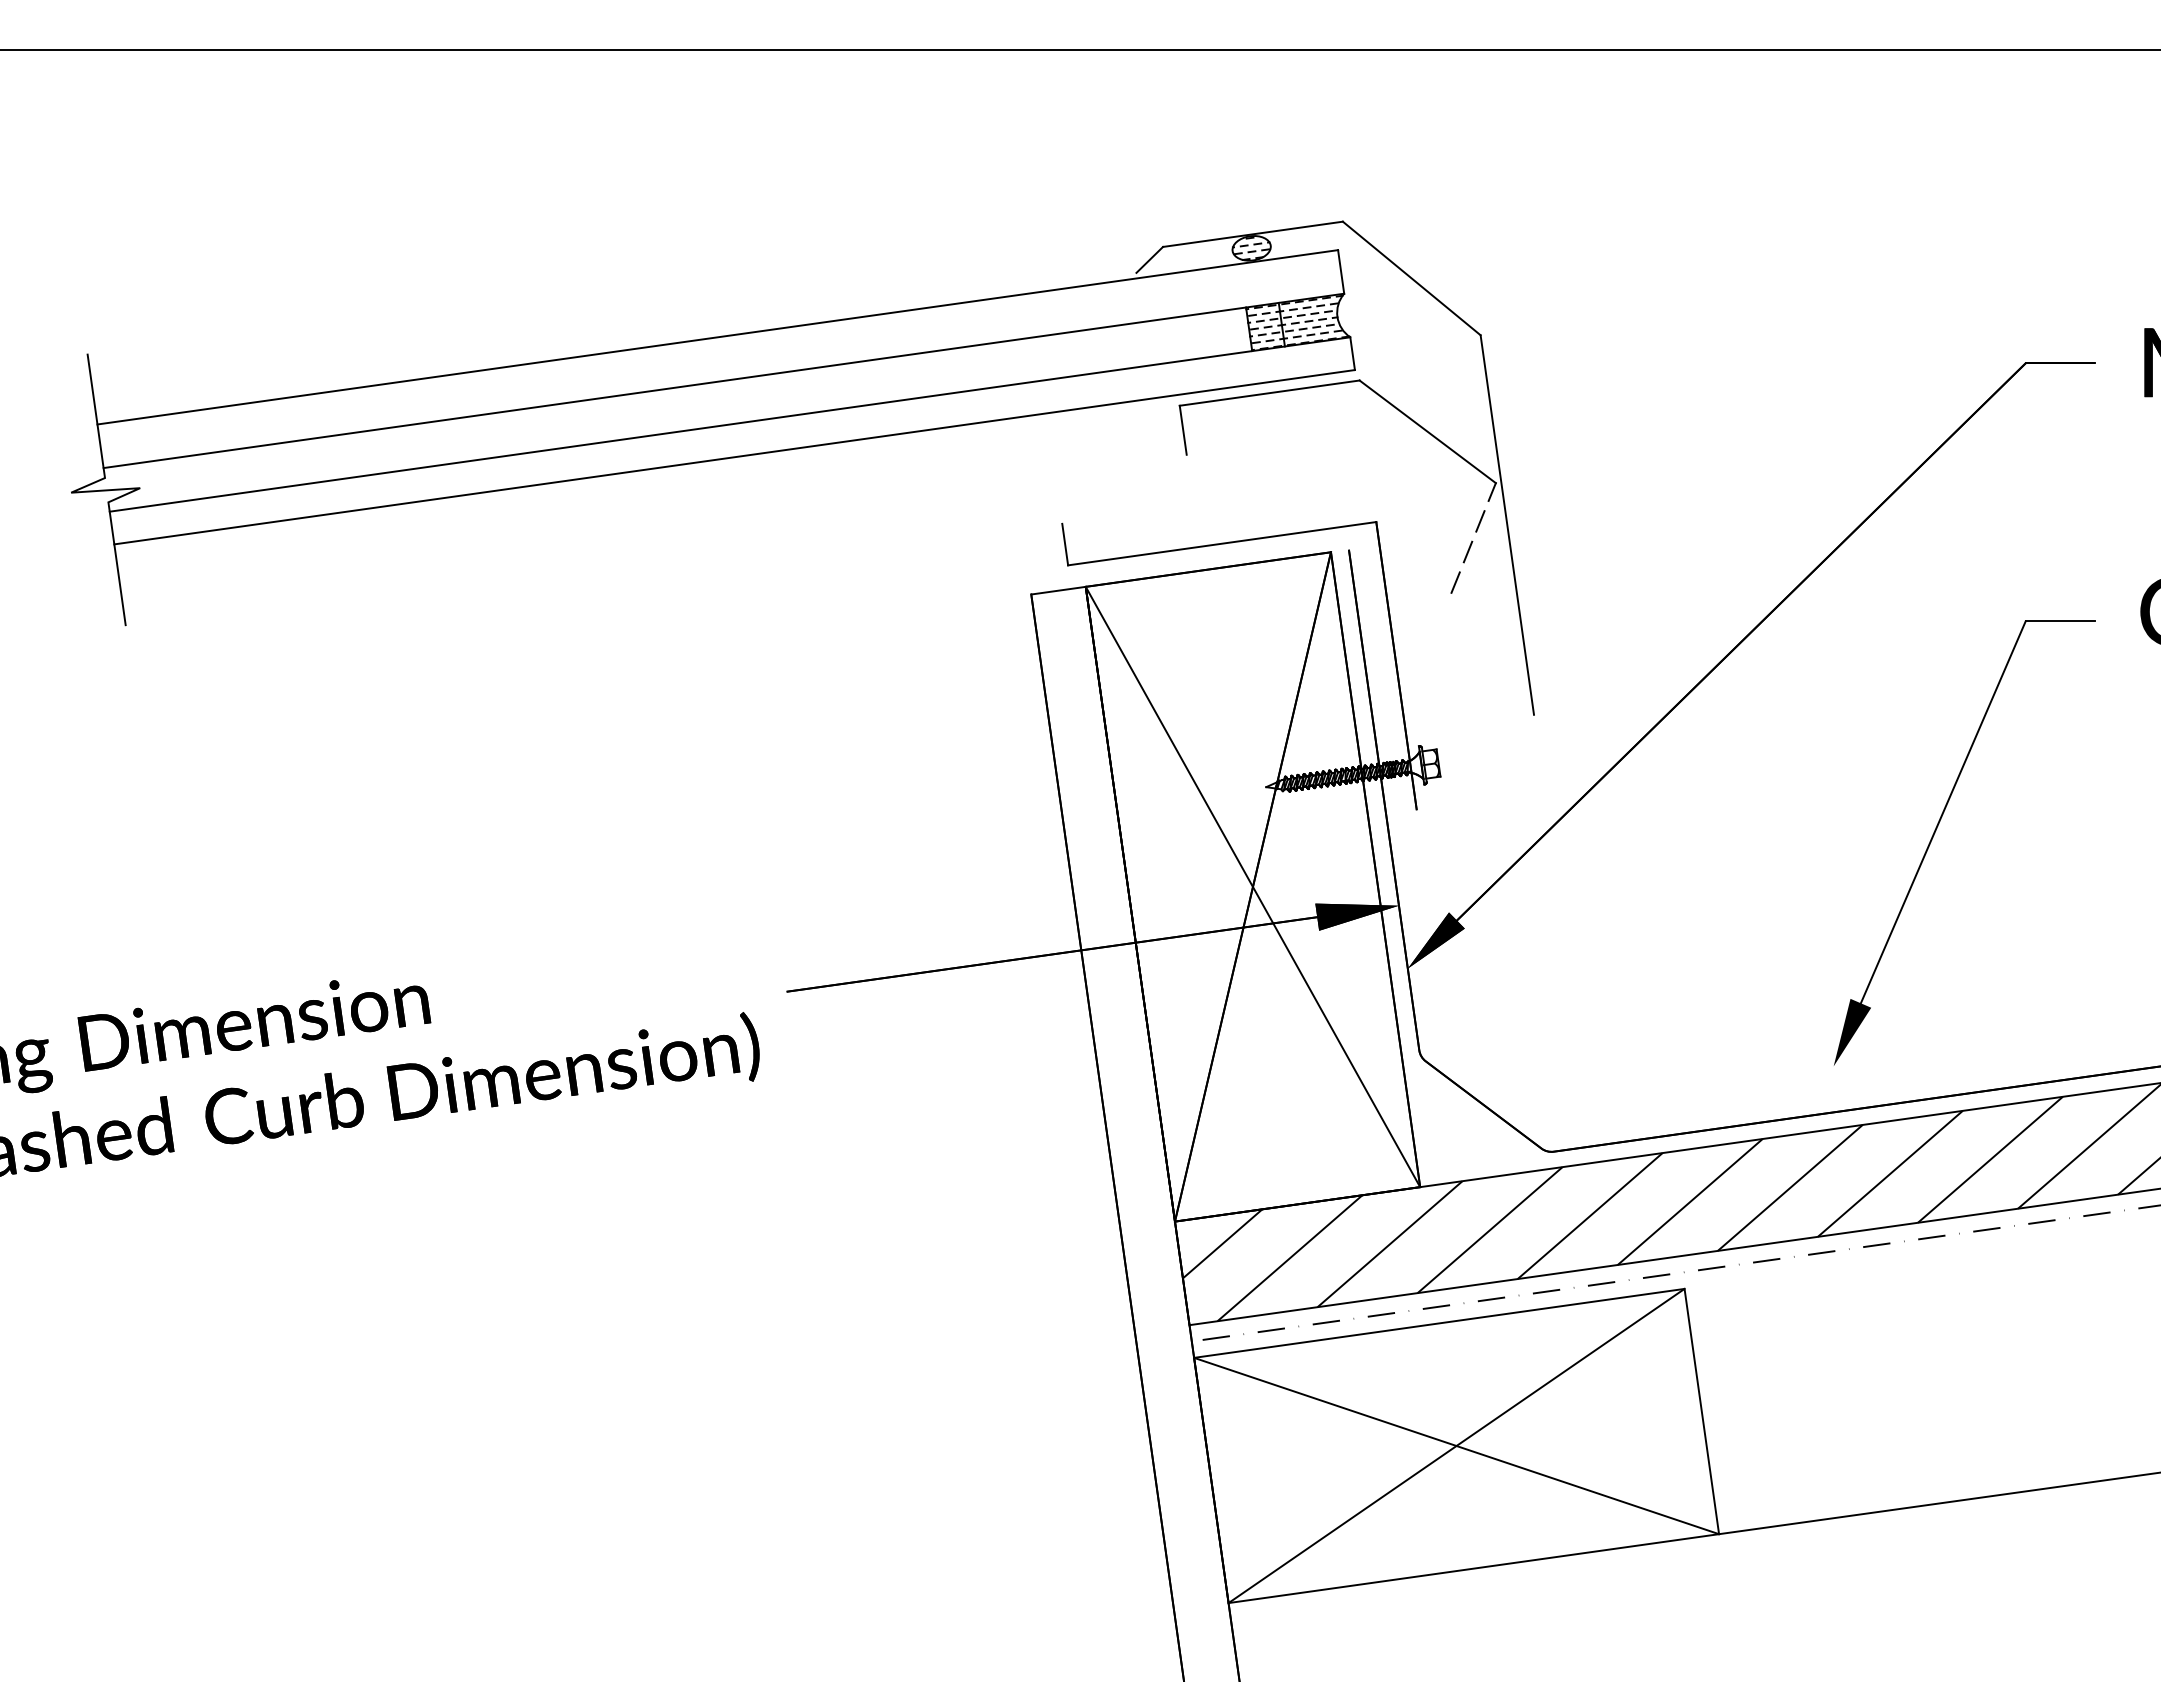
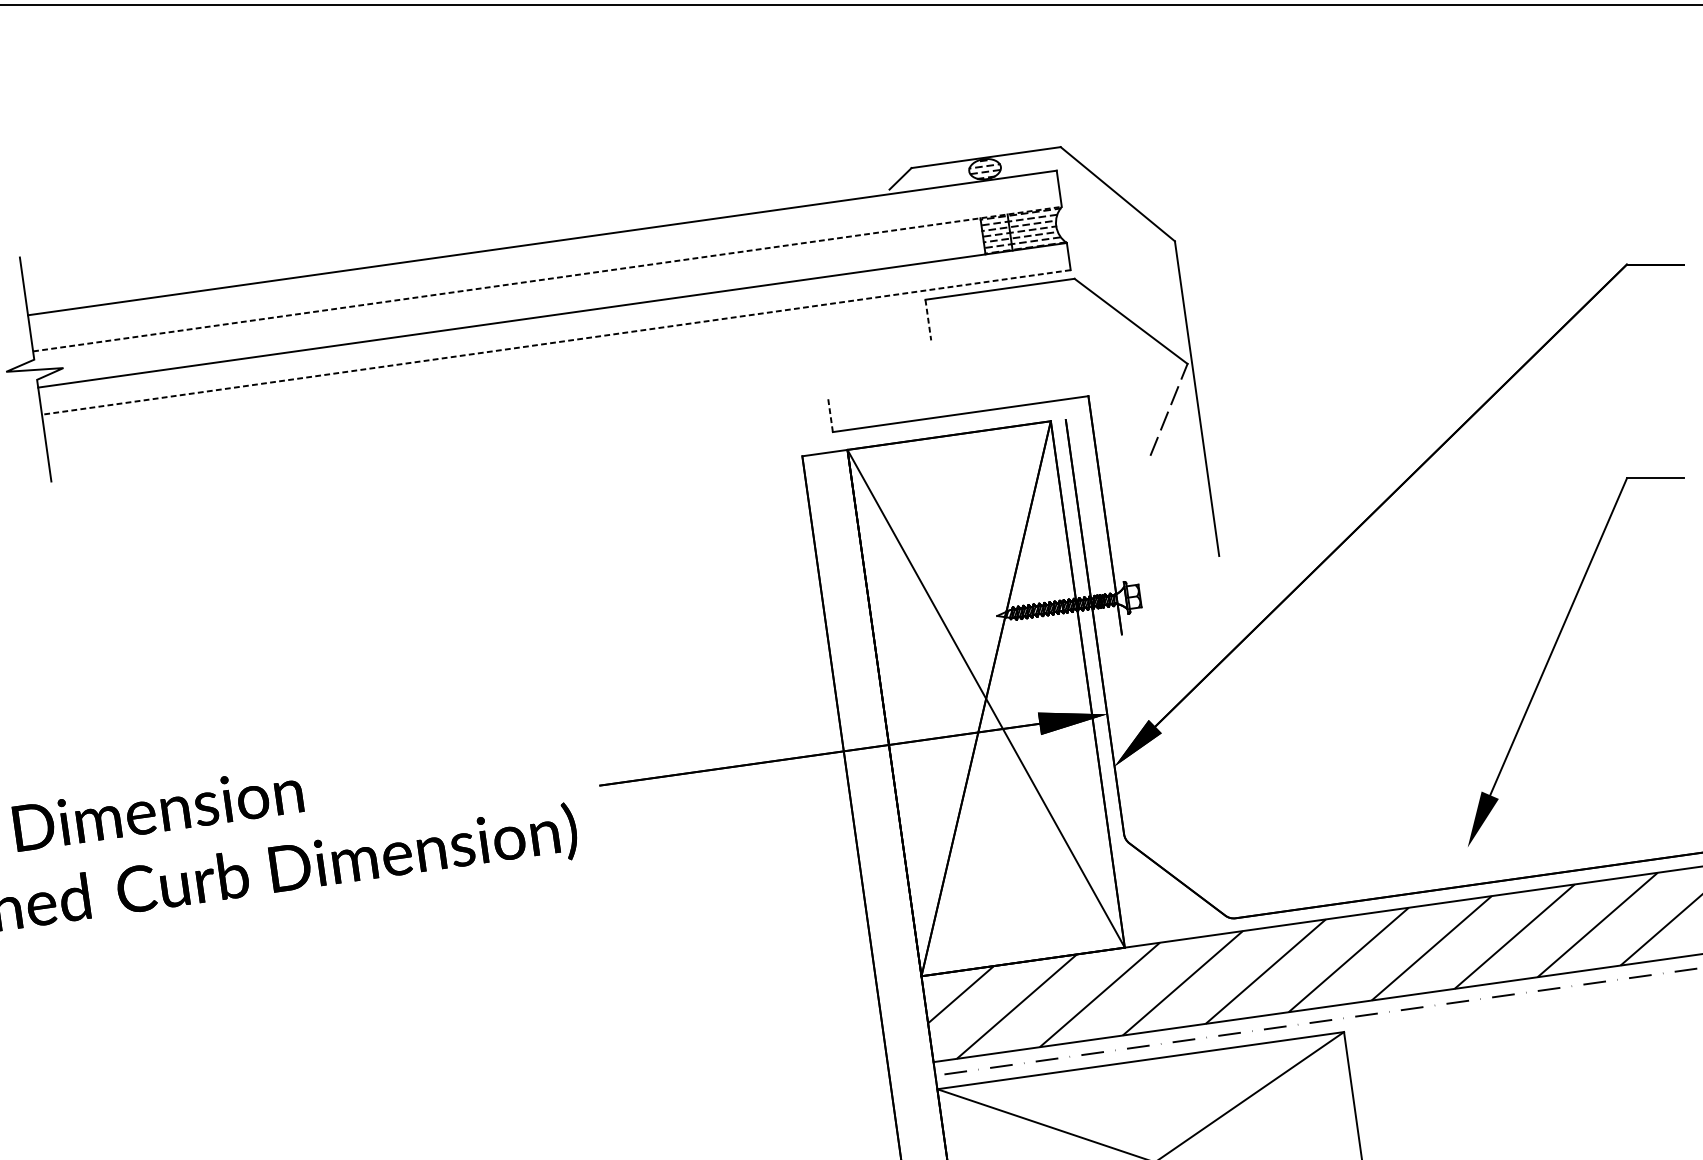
line: (724, 380) -> (547, 278), solid -> dashed
line: (1183, 430) -> (928, 320), solid -> dashed
line: (734, 457) -> (556, 342), solid -> dashed
line: (1065, 544) -> (830, 414), solid -> dashed

